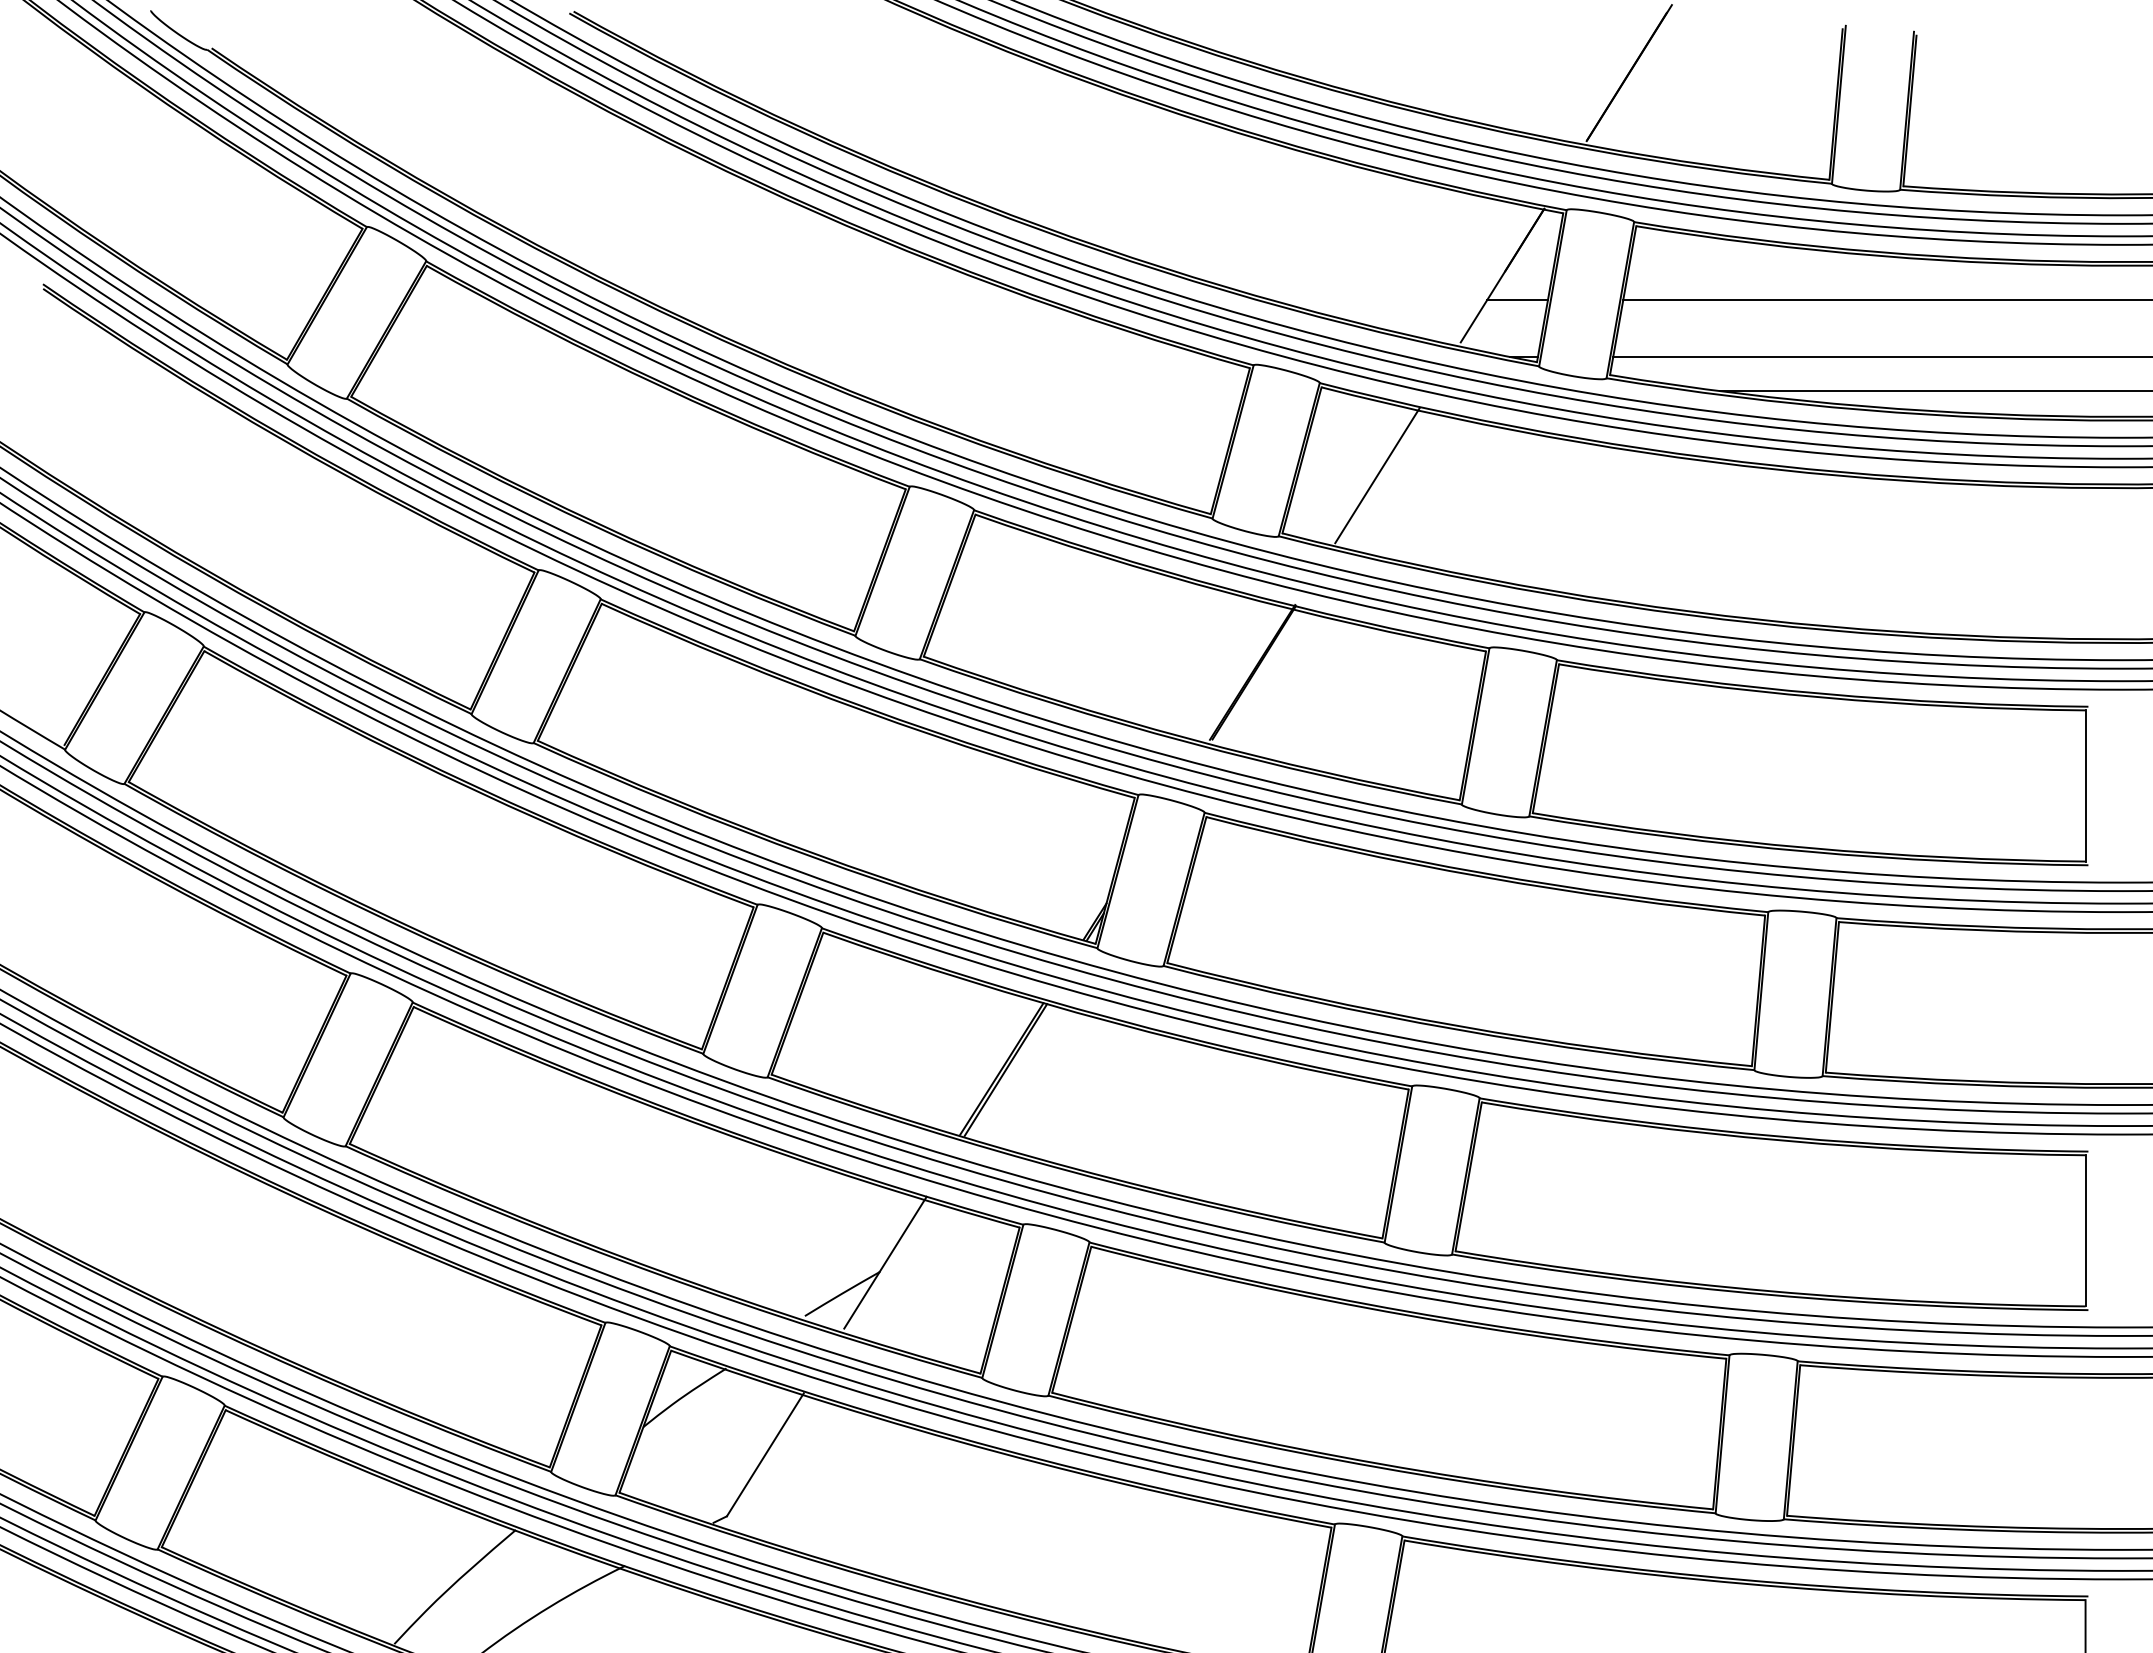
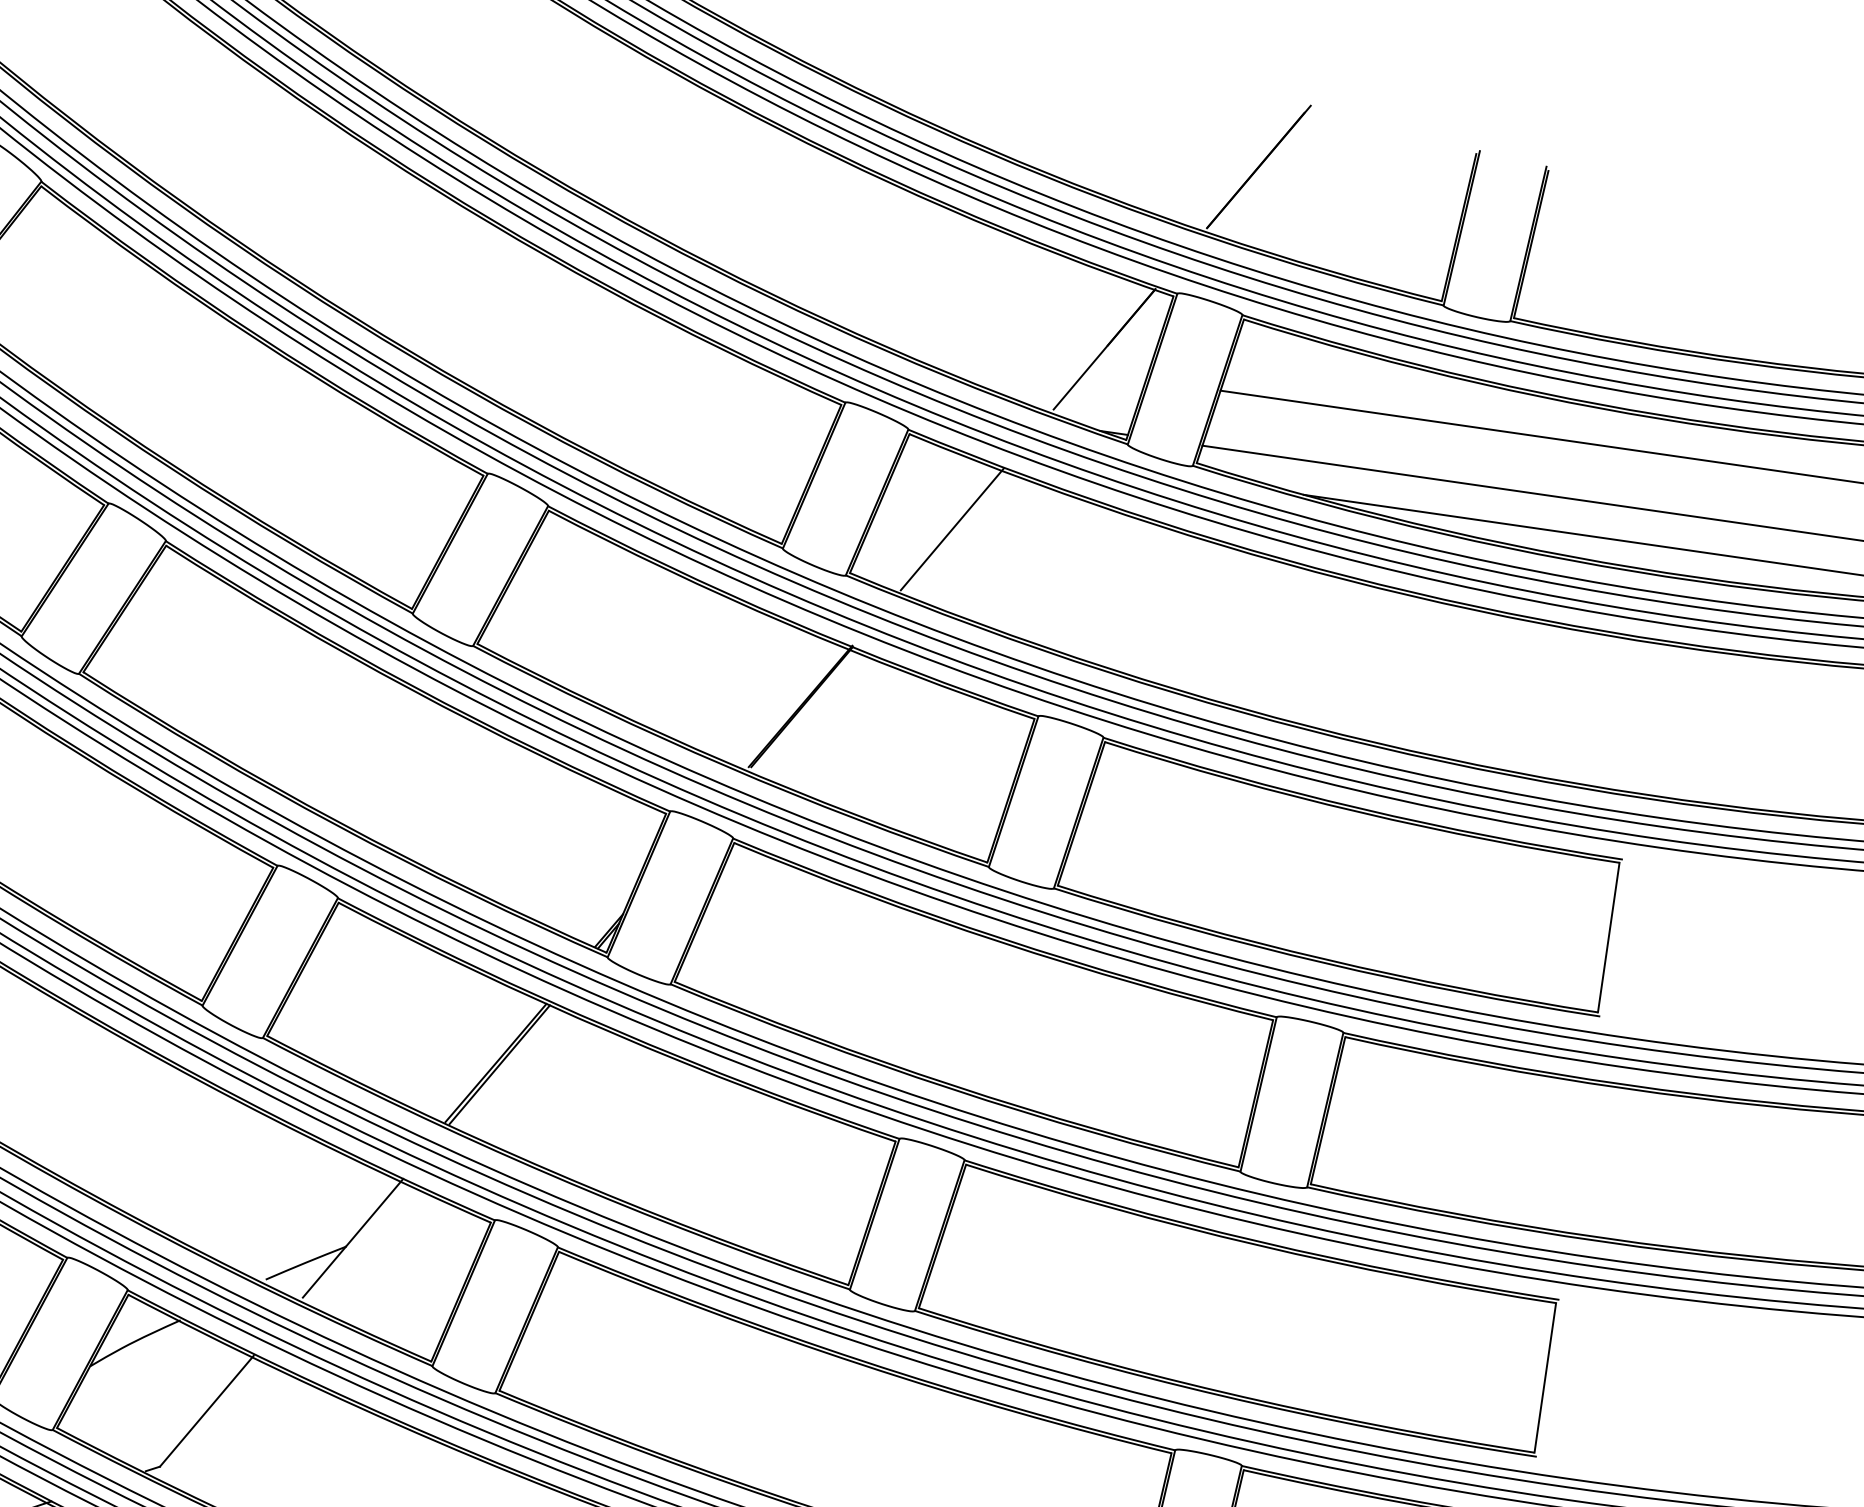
line: (1517, 299) -> (1115, 375), removed

